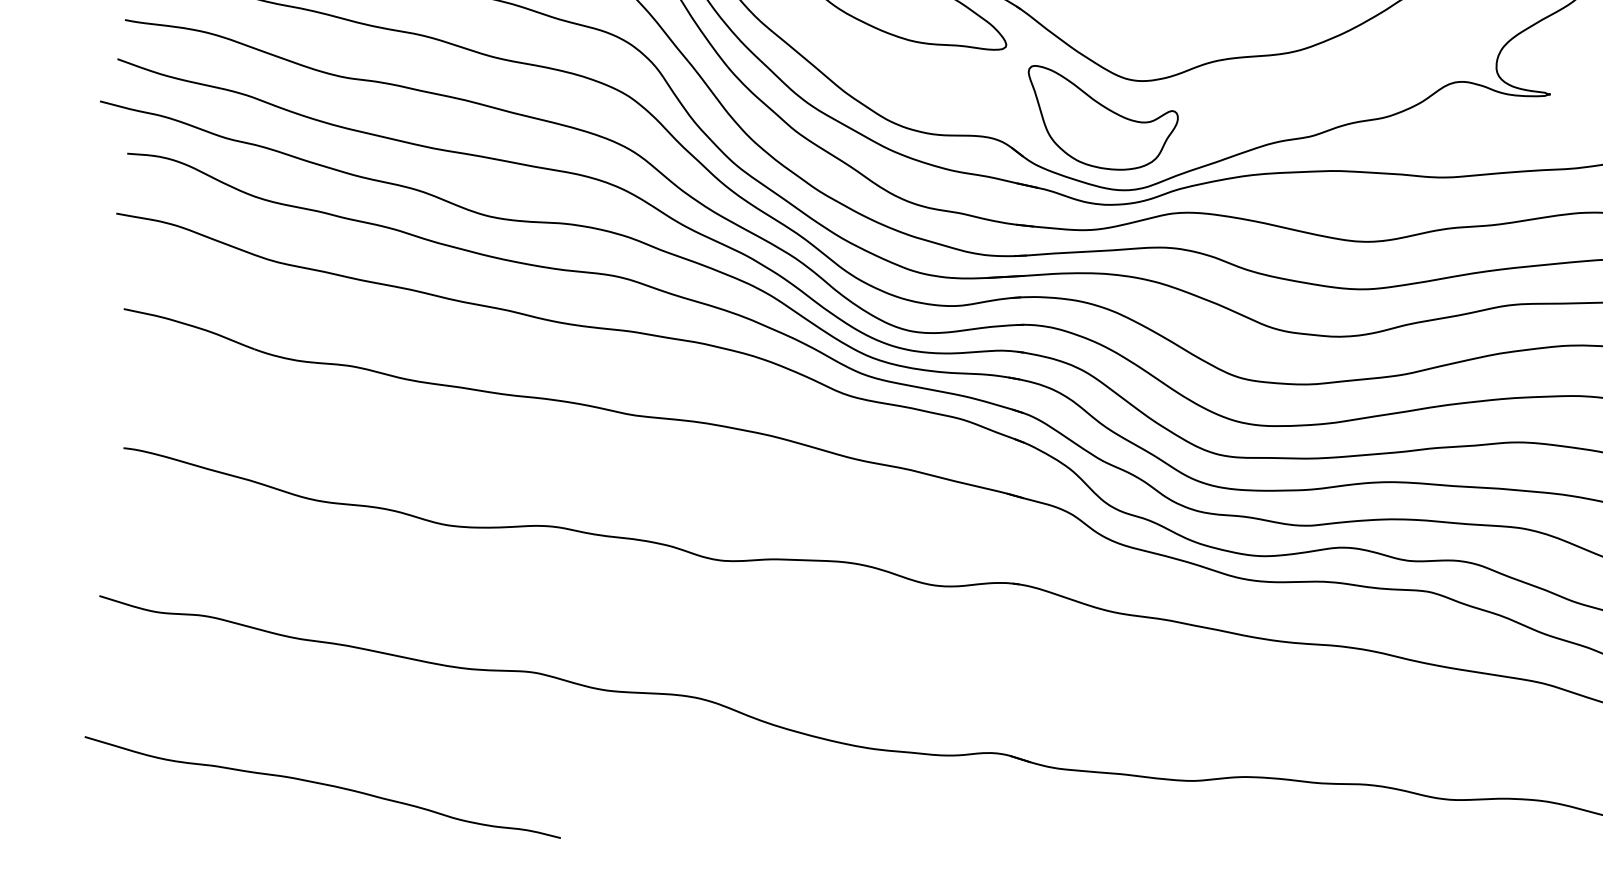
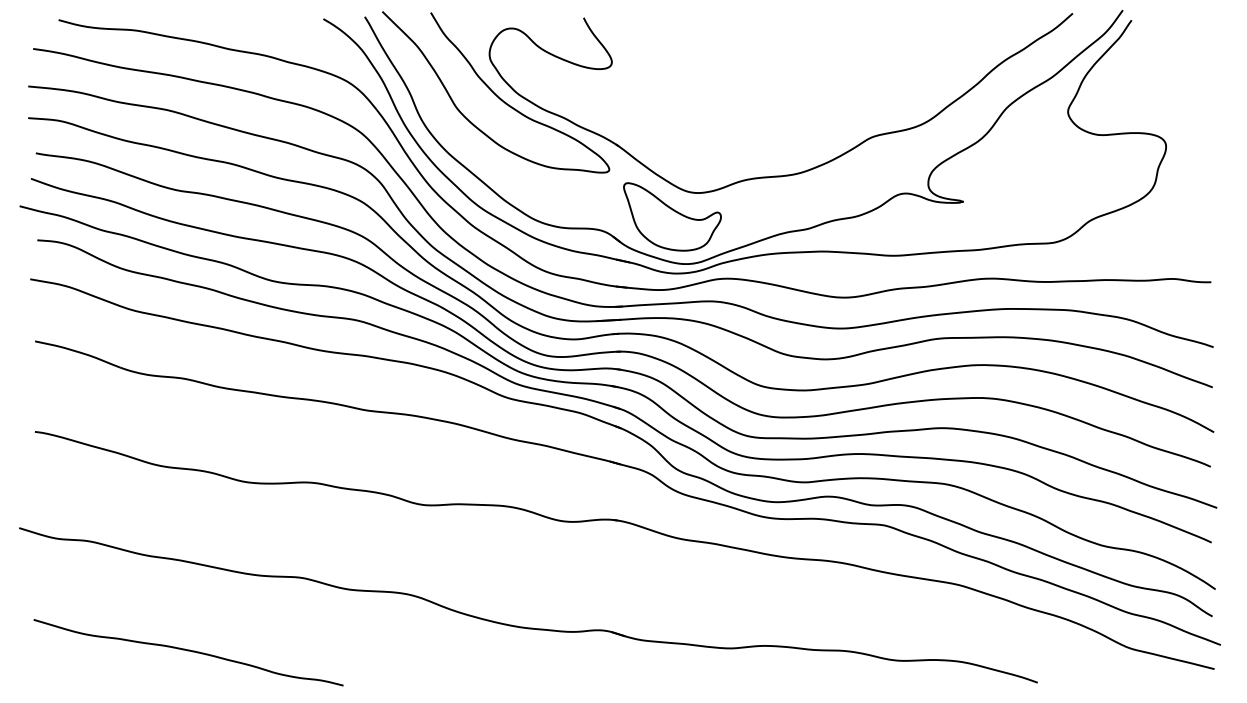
curve: (322, 785) -> (188, 651), moved

